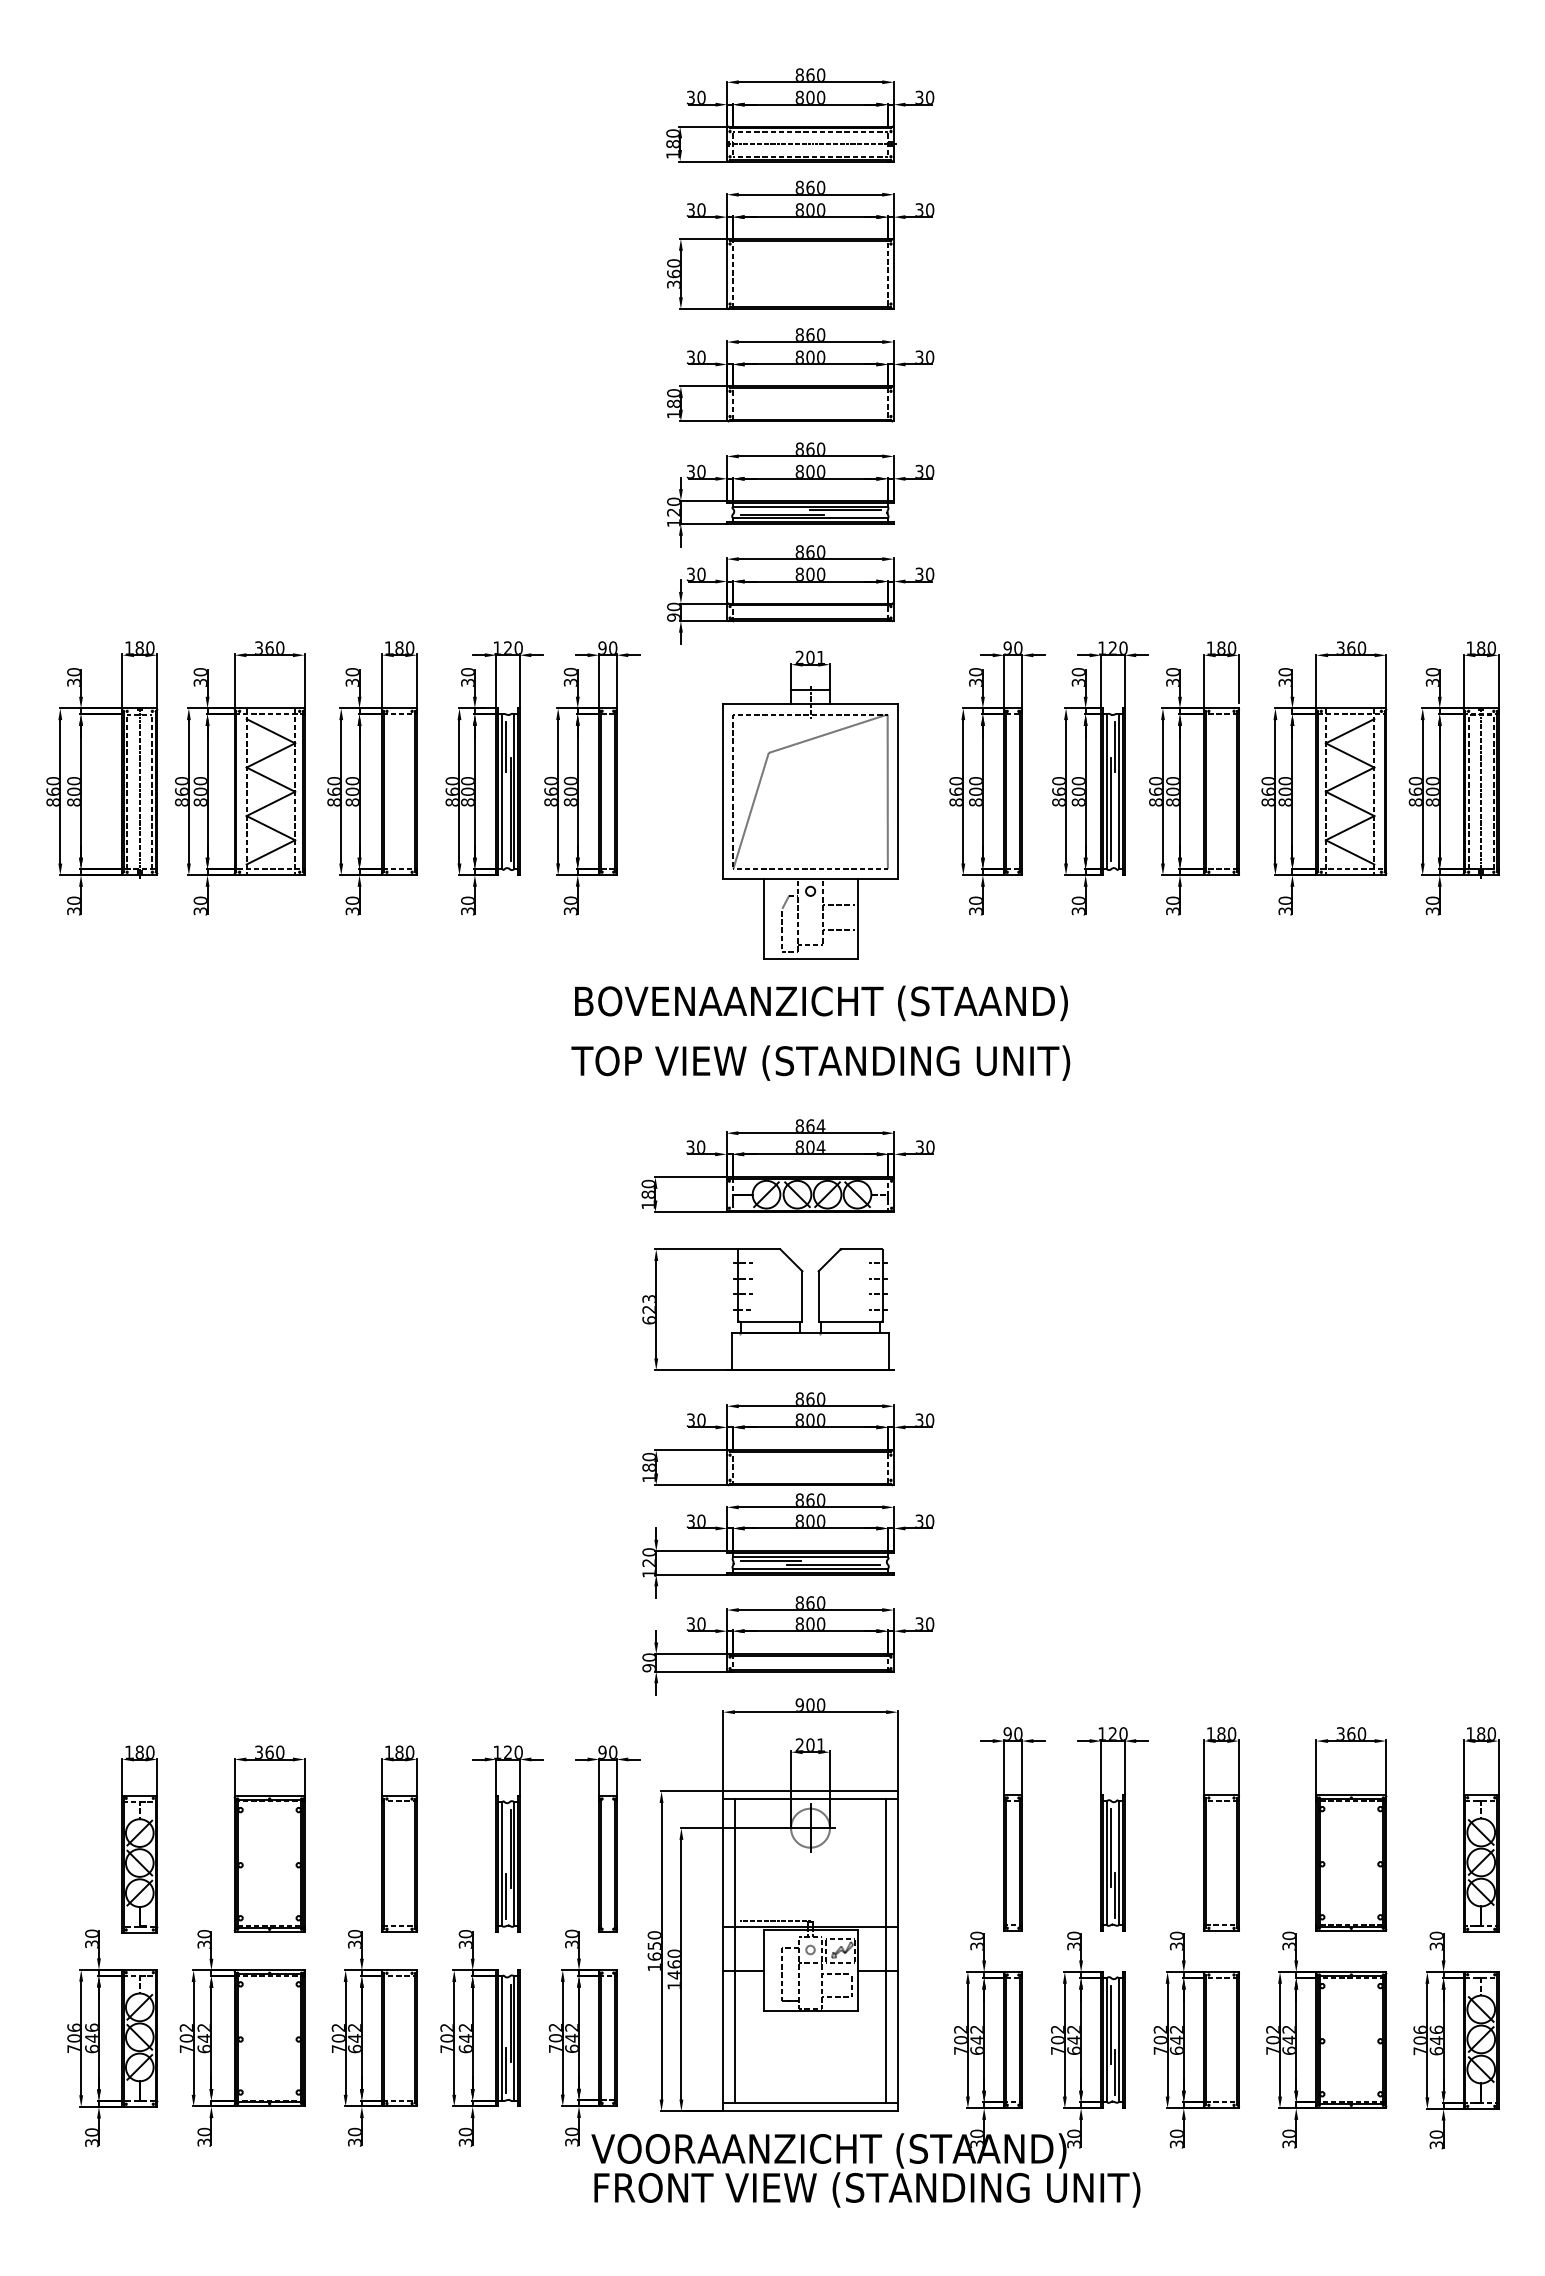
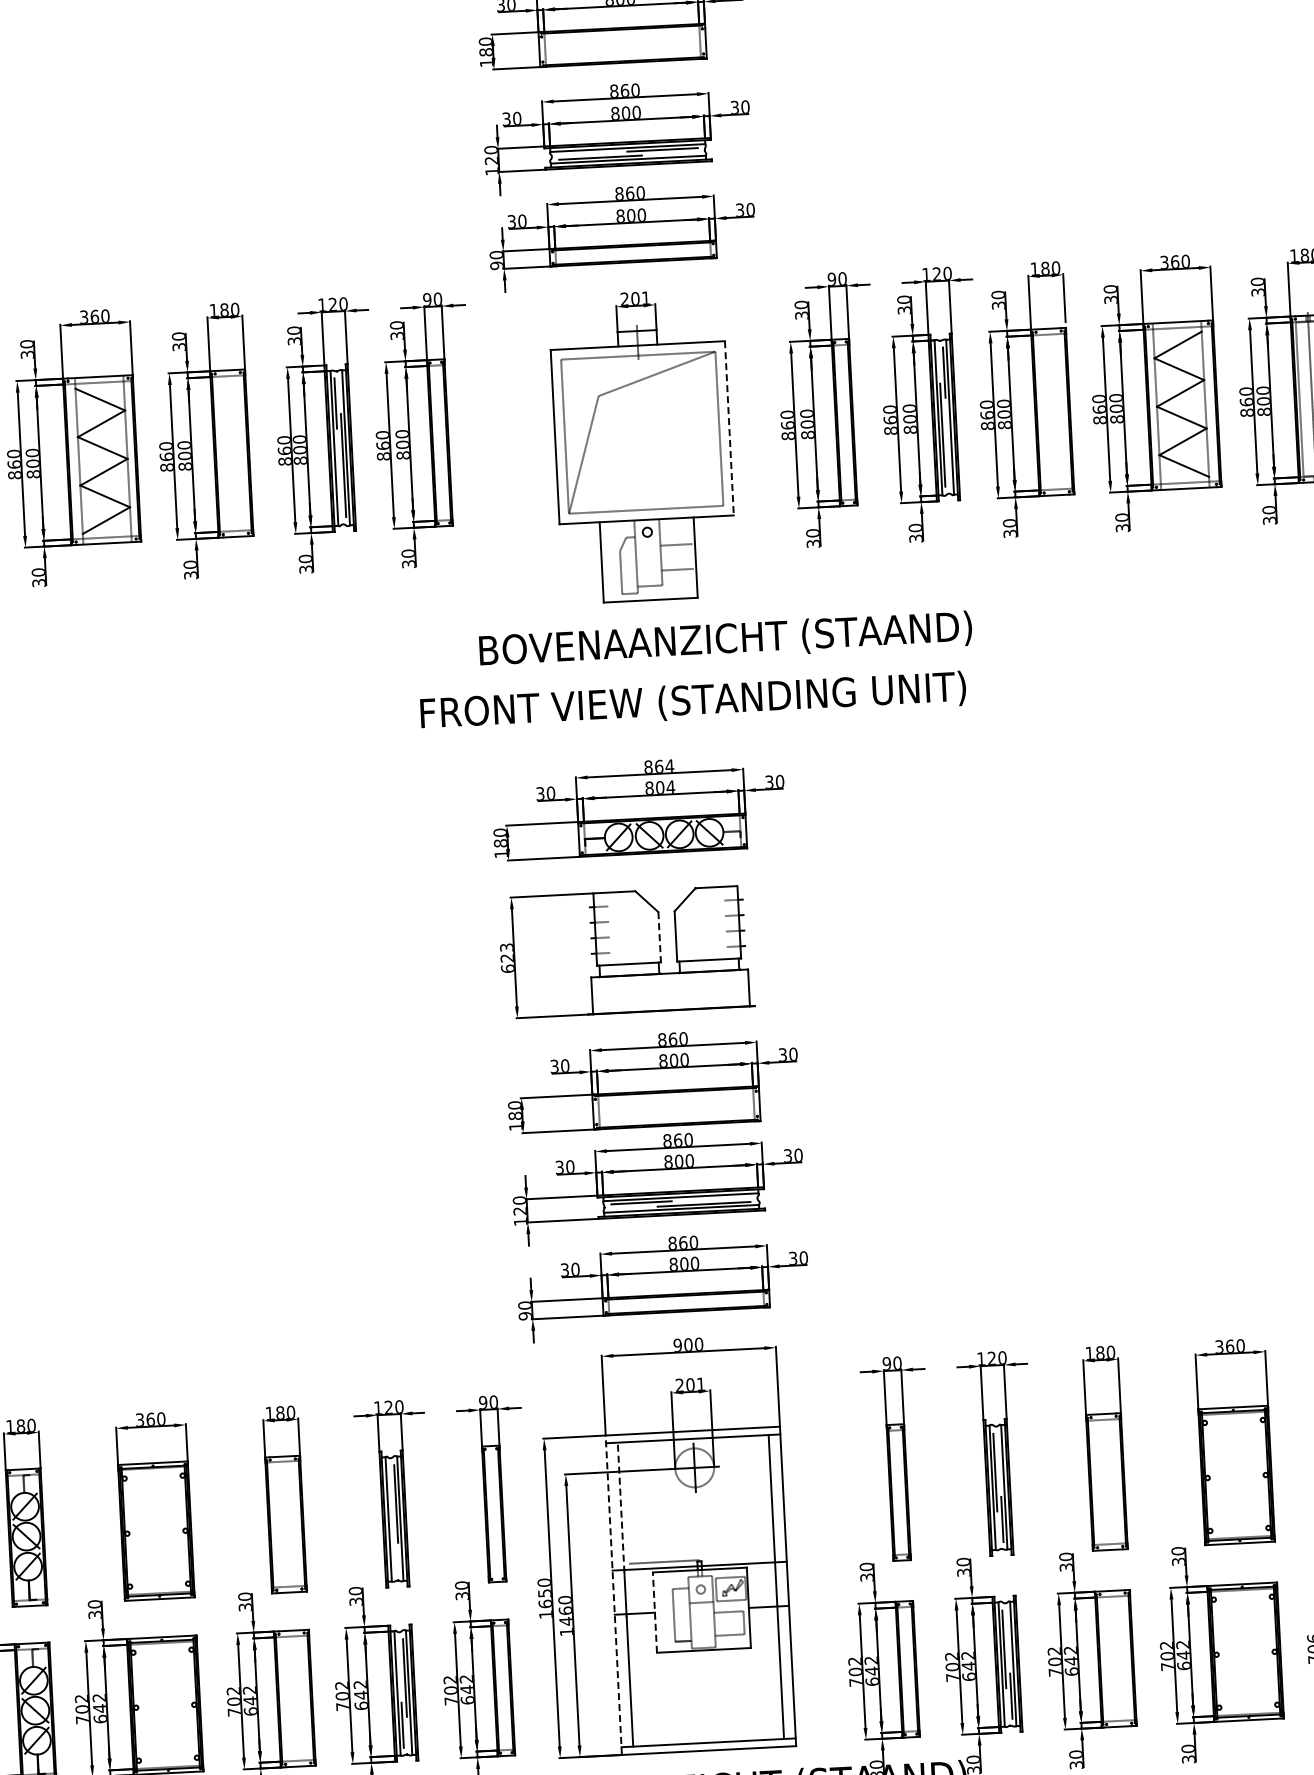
line: (897, 792) -> (729, 429), solid -> dashed
text: (821, 1003) -> (725, 640), moved
text: (845, 1062) -> (690, 701), TOP VIEW (STANDING UNIT) -> FRONT VIEW (STANDING UNIT)
line: (802, 1297) -> (659, 938), solid -> dashed
line: (735, 1863) -> (621, 1506), solid -> dashed
line: (505, 1895) -> (393, 1550), removed
line: (723, 1951) -> (614, 1595), solid -> dashed
line: (763, 1970) -> (654, 1612), solid -> dashed

